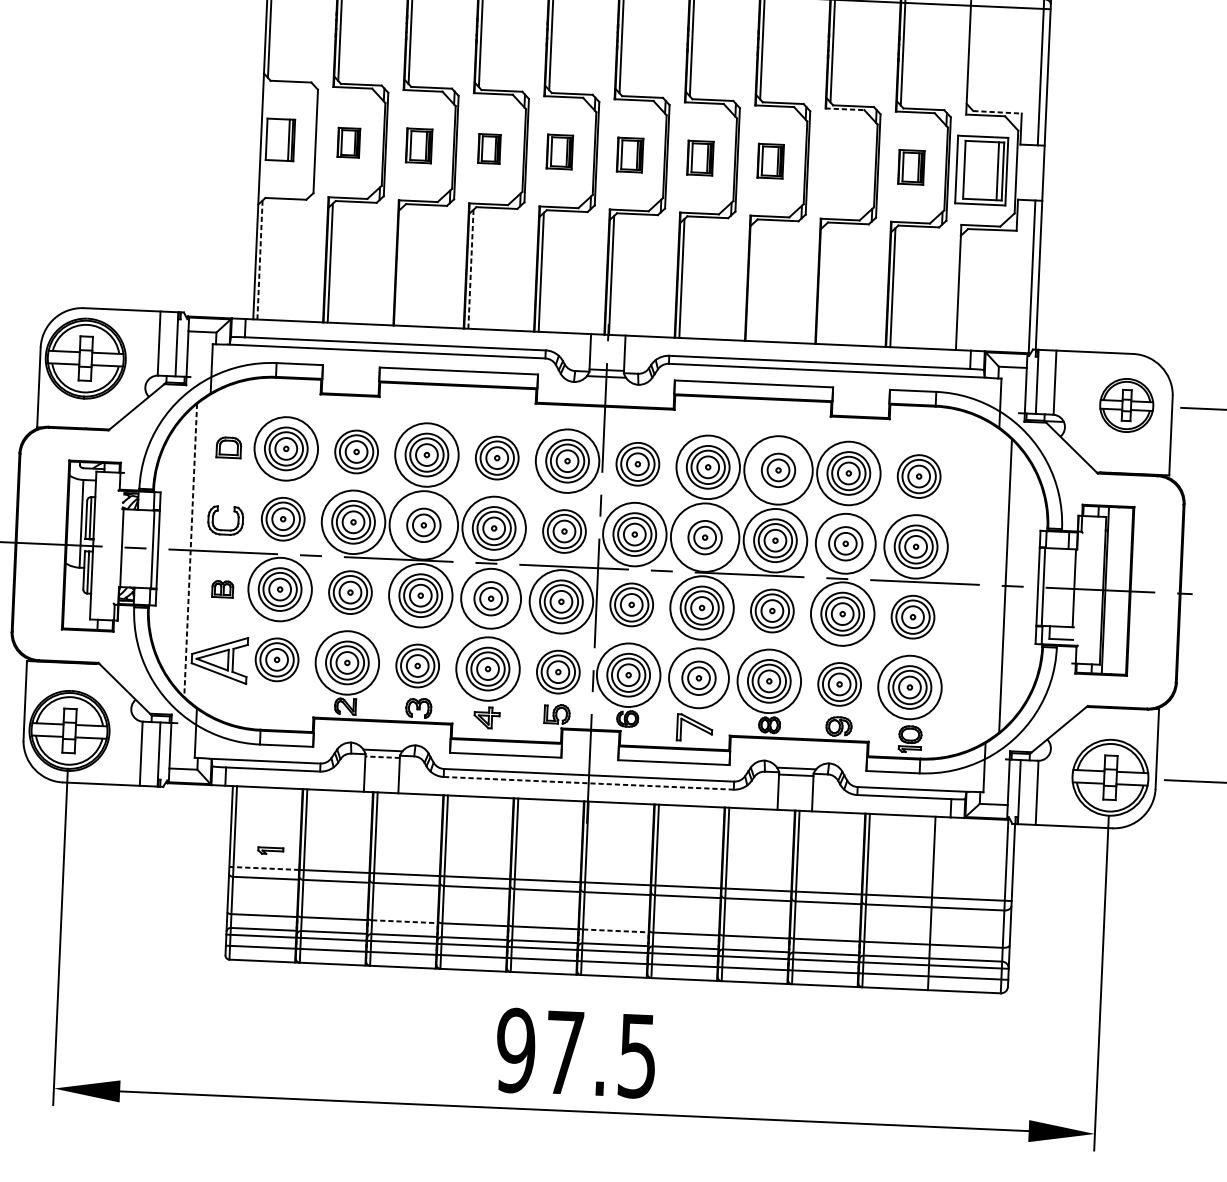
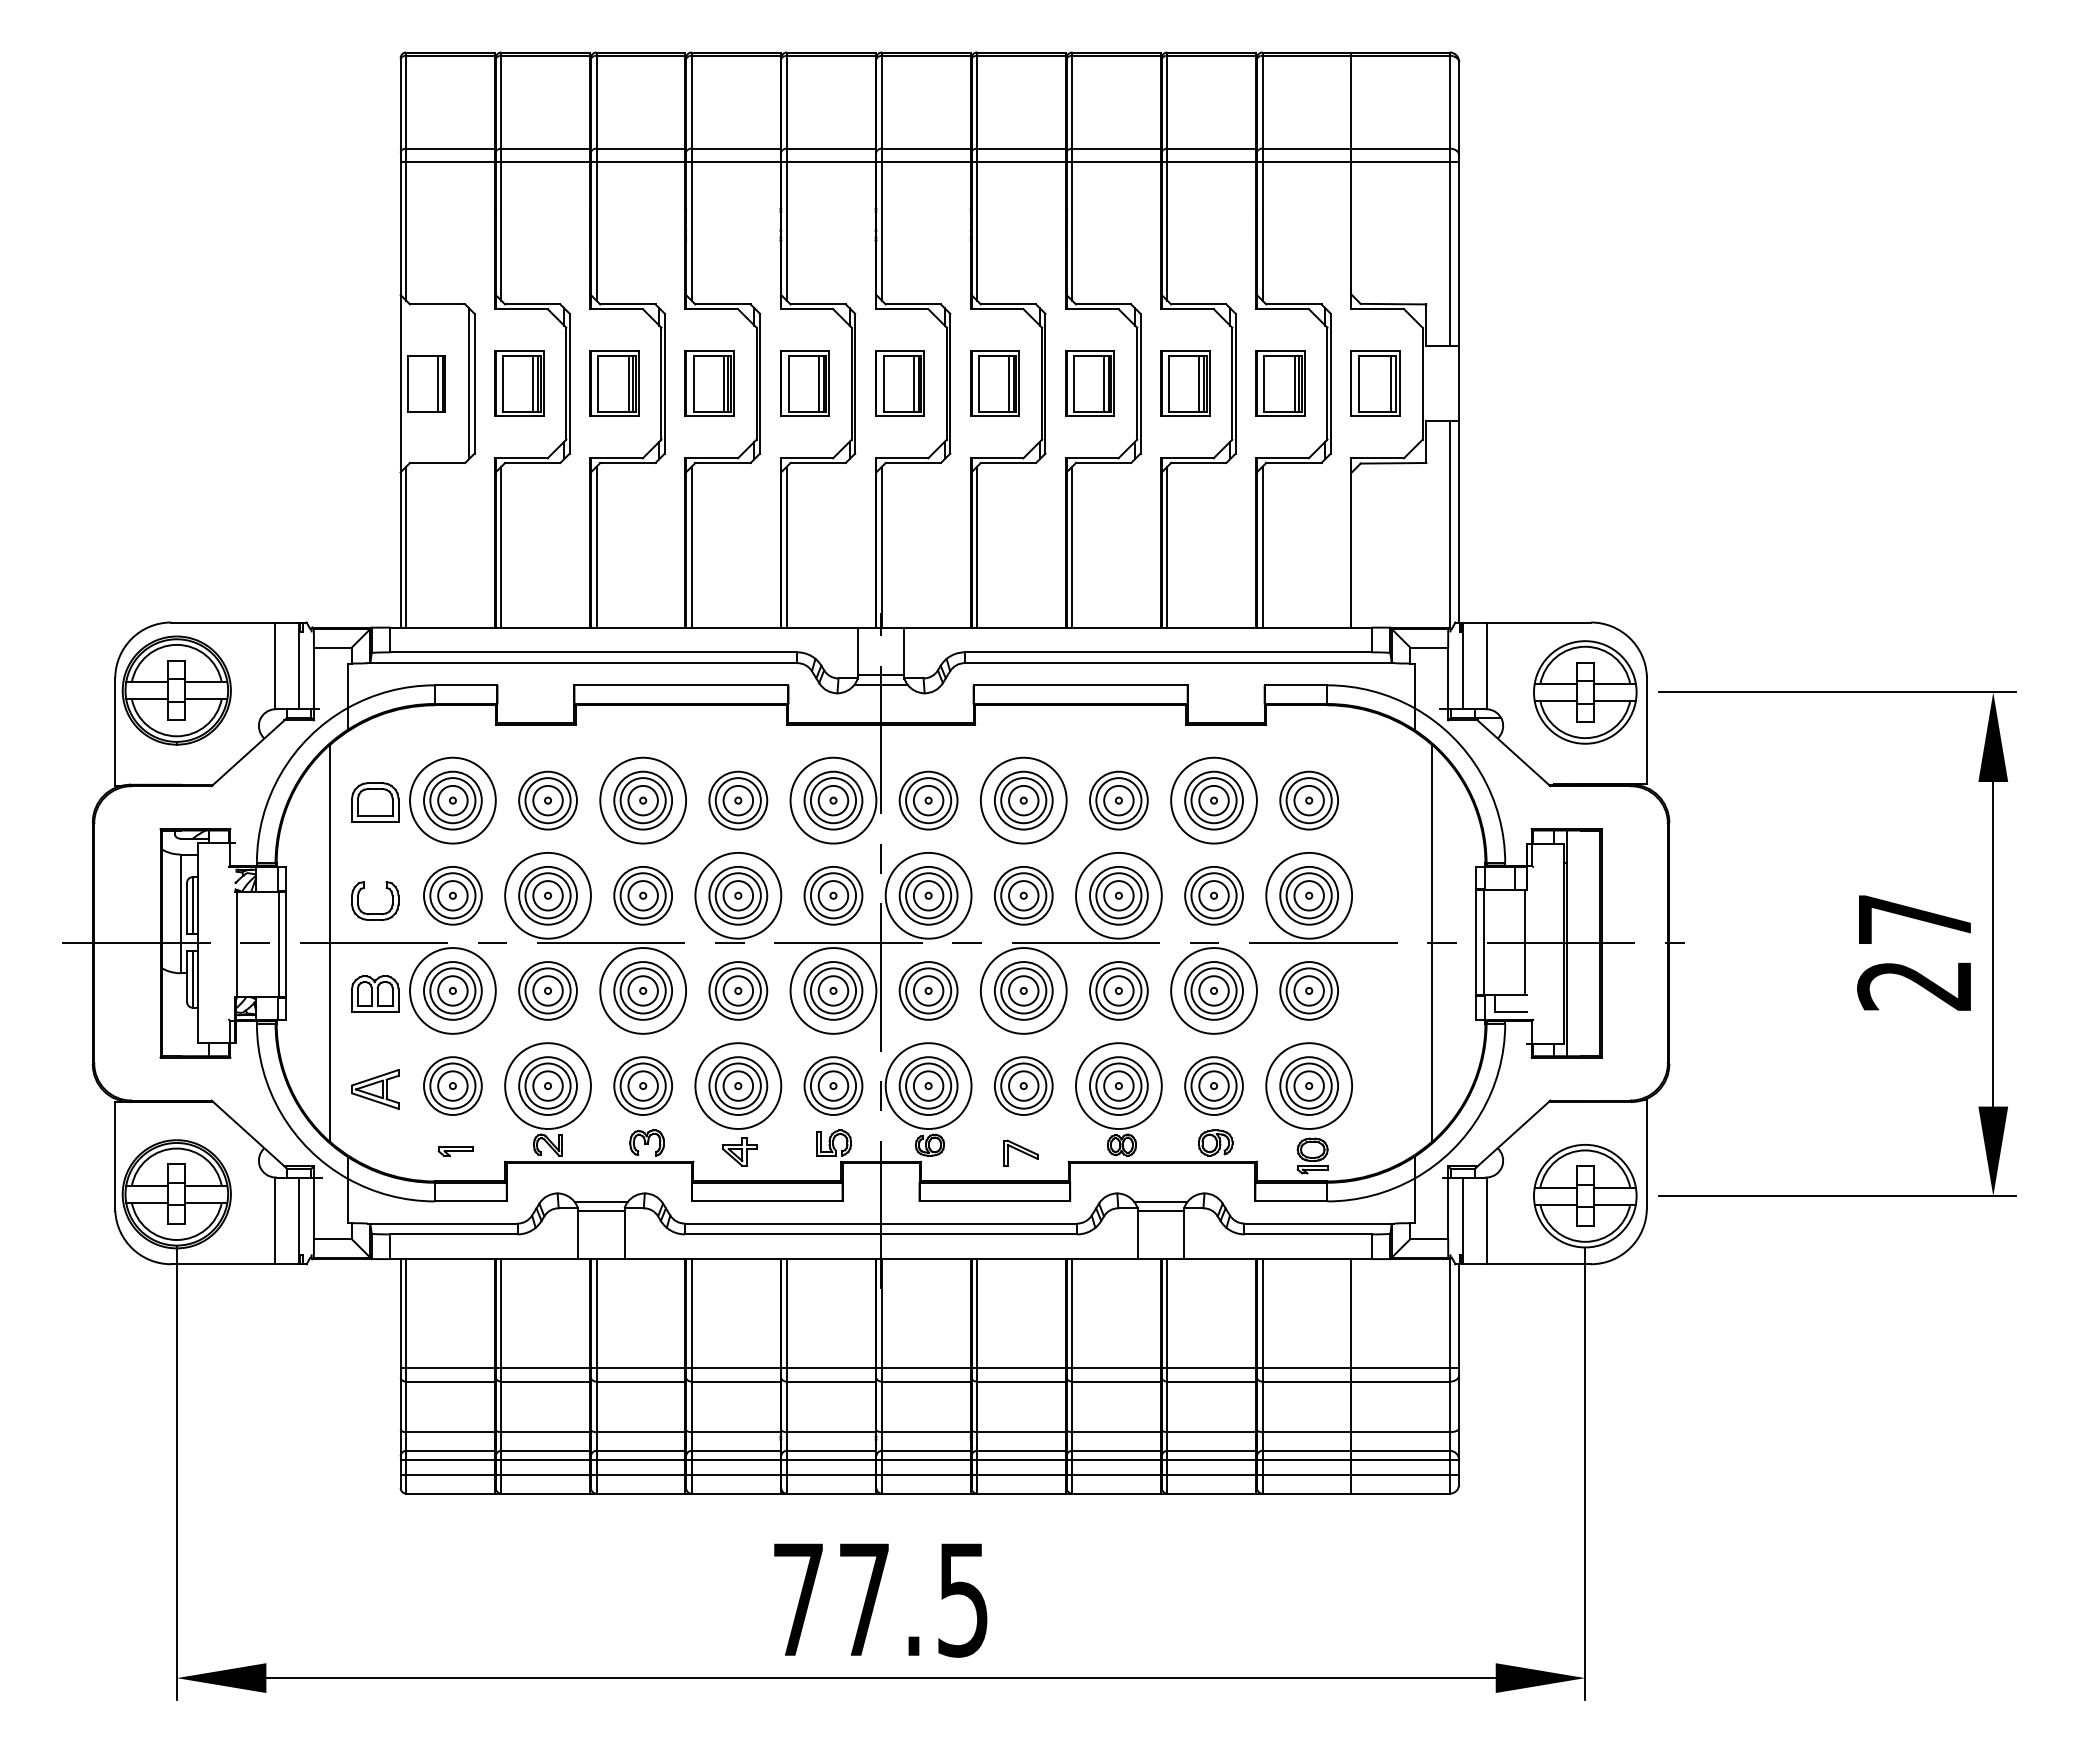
line: (845, 109) -> (1187, 309), dashed -> solid
line: (997, 112) -> (1393, 304), dashed -> solid
line: (311, 141) -> (468, 383), added
part: (348, 142) -> (519, 383), size x1.67
part: (419, 145) -> (614, 383), size x1.43
part: (489, 148) -> (709, 383), size x1.67
part: (559, 151) -> (804, 383), size x1.43
part: (629, 155) -> (899, 383), size x1.43
part: (700, 158) -> (994, 383), size x1.43
part: (770, 161) -> (1089, 383), size x1.43
part: (841, 164) -> (1185, 383), added
part: (911, 167) -> (1280, 383), size x1.43
part: (981, 170) -> (1375, 383), size x0.71
line: (260, 259) -> (406, 546), dashed -> solid
line: (400, 265) -> (596, 546), added
line: (470, 268) -> (691, 546), dashed -> solid
line: (752, 281) -> (1072, 546), added
line: (822, 284) -> (1167, 546), added
part: (1126, 405) -> (1585, 692), size x1.43
part: (229, 447) -> (375, 802), size x1.43
circle: (778, 470) -> (1118, 800), size x0.62
circle: (424, 525) -> (643, 895), size x0.62
circle: (704, 537) -> (1023, 895), size x0.62
circle: (845, 543) -> (1213, 895), size x0.71
line: (190, 550) -> (329, 943), dashed -> solid
part: (222, 588) -> (375, 993), size x1.67
circle: (491, 598) -> (738, 990), size x0.71
part: (219, 659) -> (375, 1089), size x0.62
circle: (698, 678) -> (1023, 1086), size x0.71
part: (694, 727) -> (1020, 1152), size x0.71
line: (382, 757) -> (600, 1211), dashed -> solid
line: (588, 783) -> (880, 1234), dashed -> solid
part: (270, 850) -> (455, 1151), moved
line: (263, 868) -> (447, 1368), dashed -> solid
line: (405, 922) -> (641, 1432), dashed -> solid
line: (615, 931) -> (926, 1432), dashed -> solid
text: (515, 1050) -> (798, 1599), 97.5 -> 77.5

